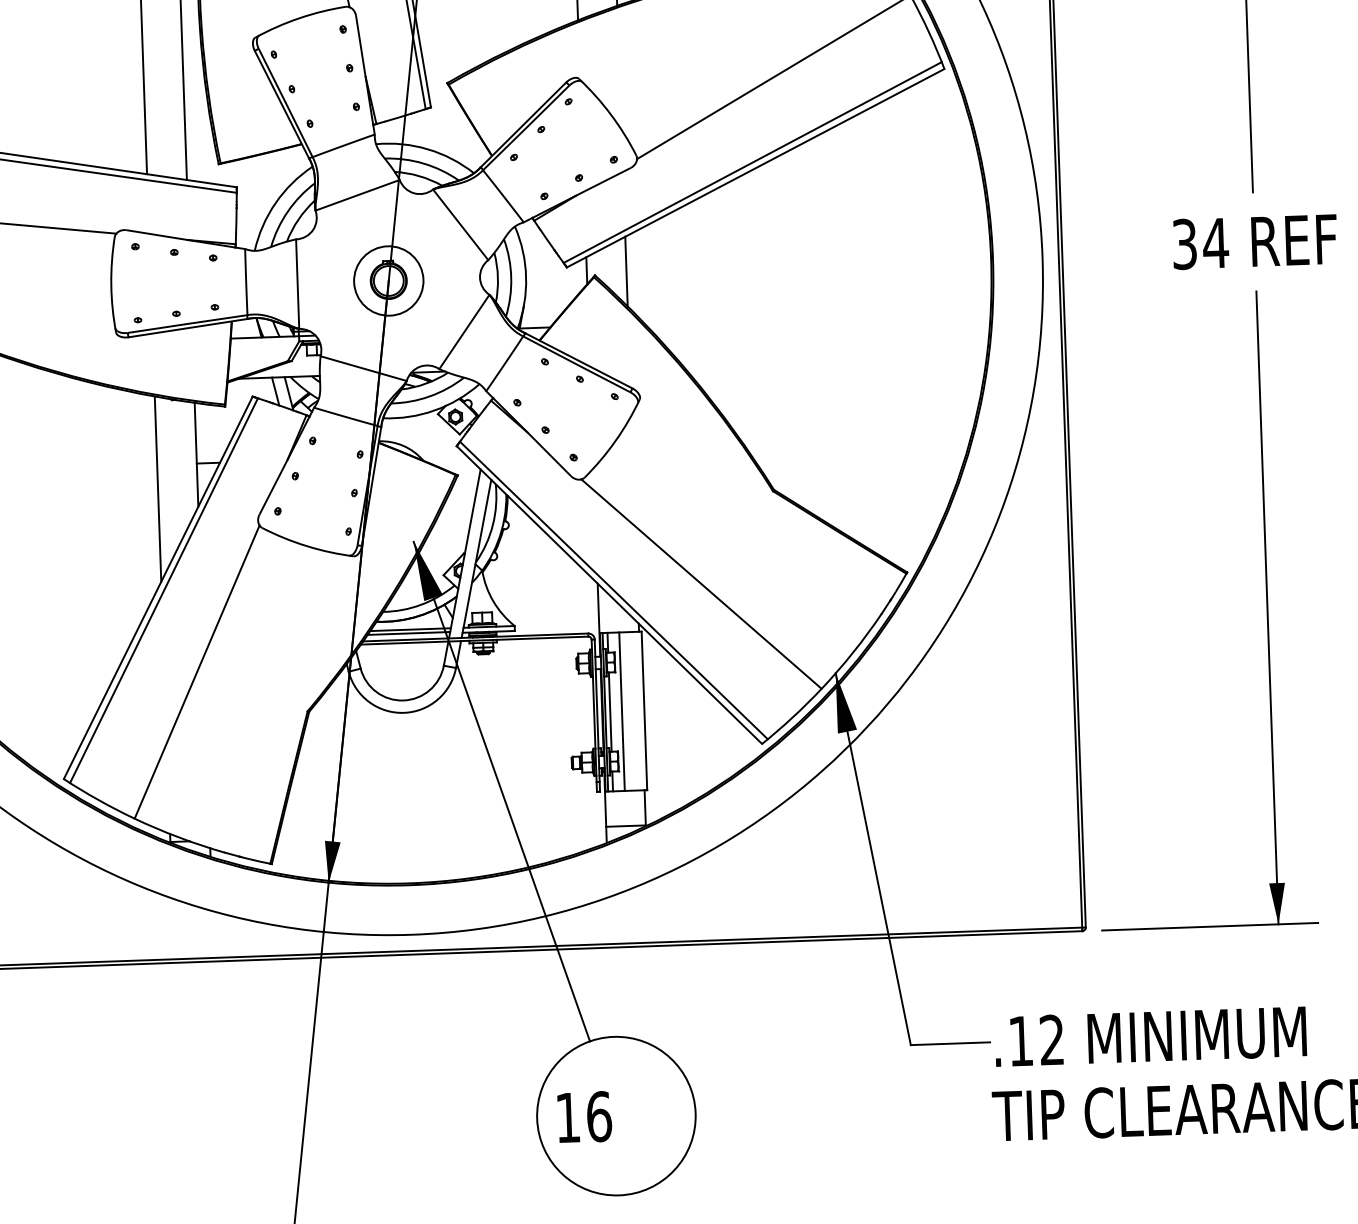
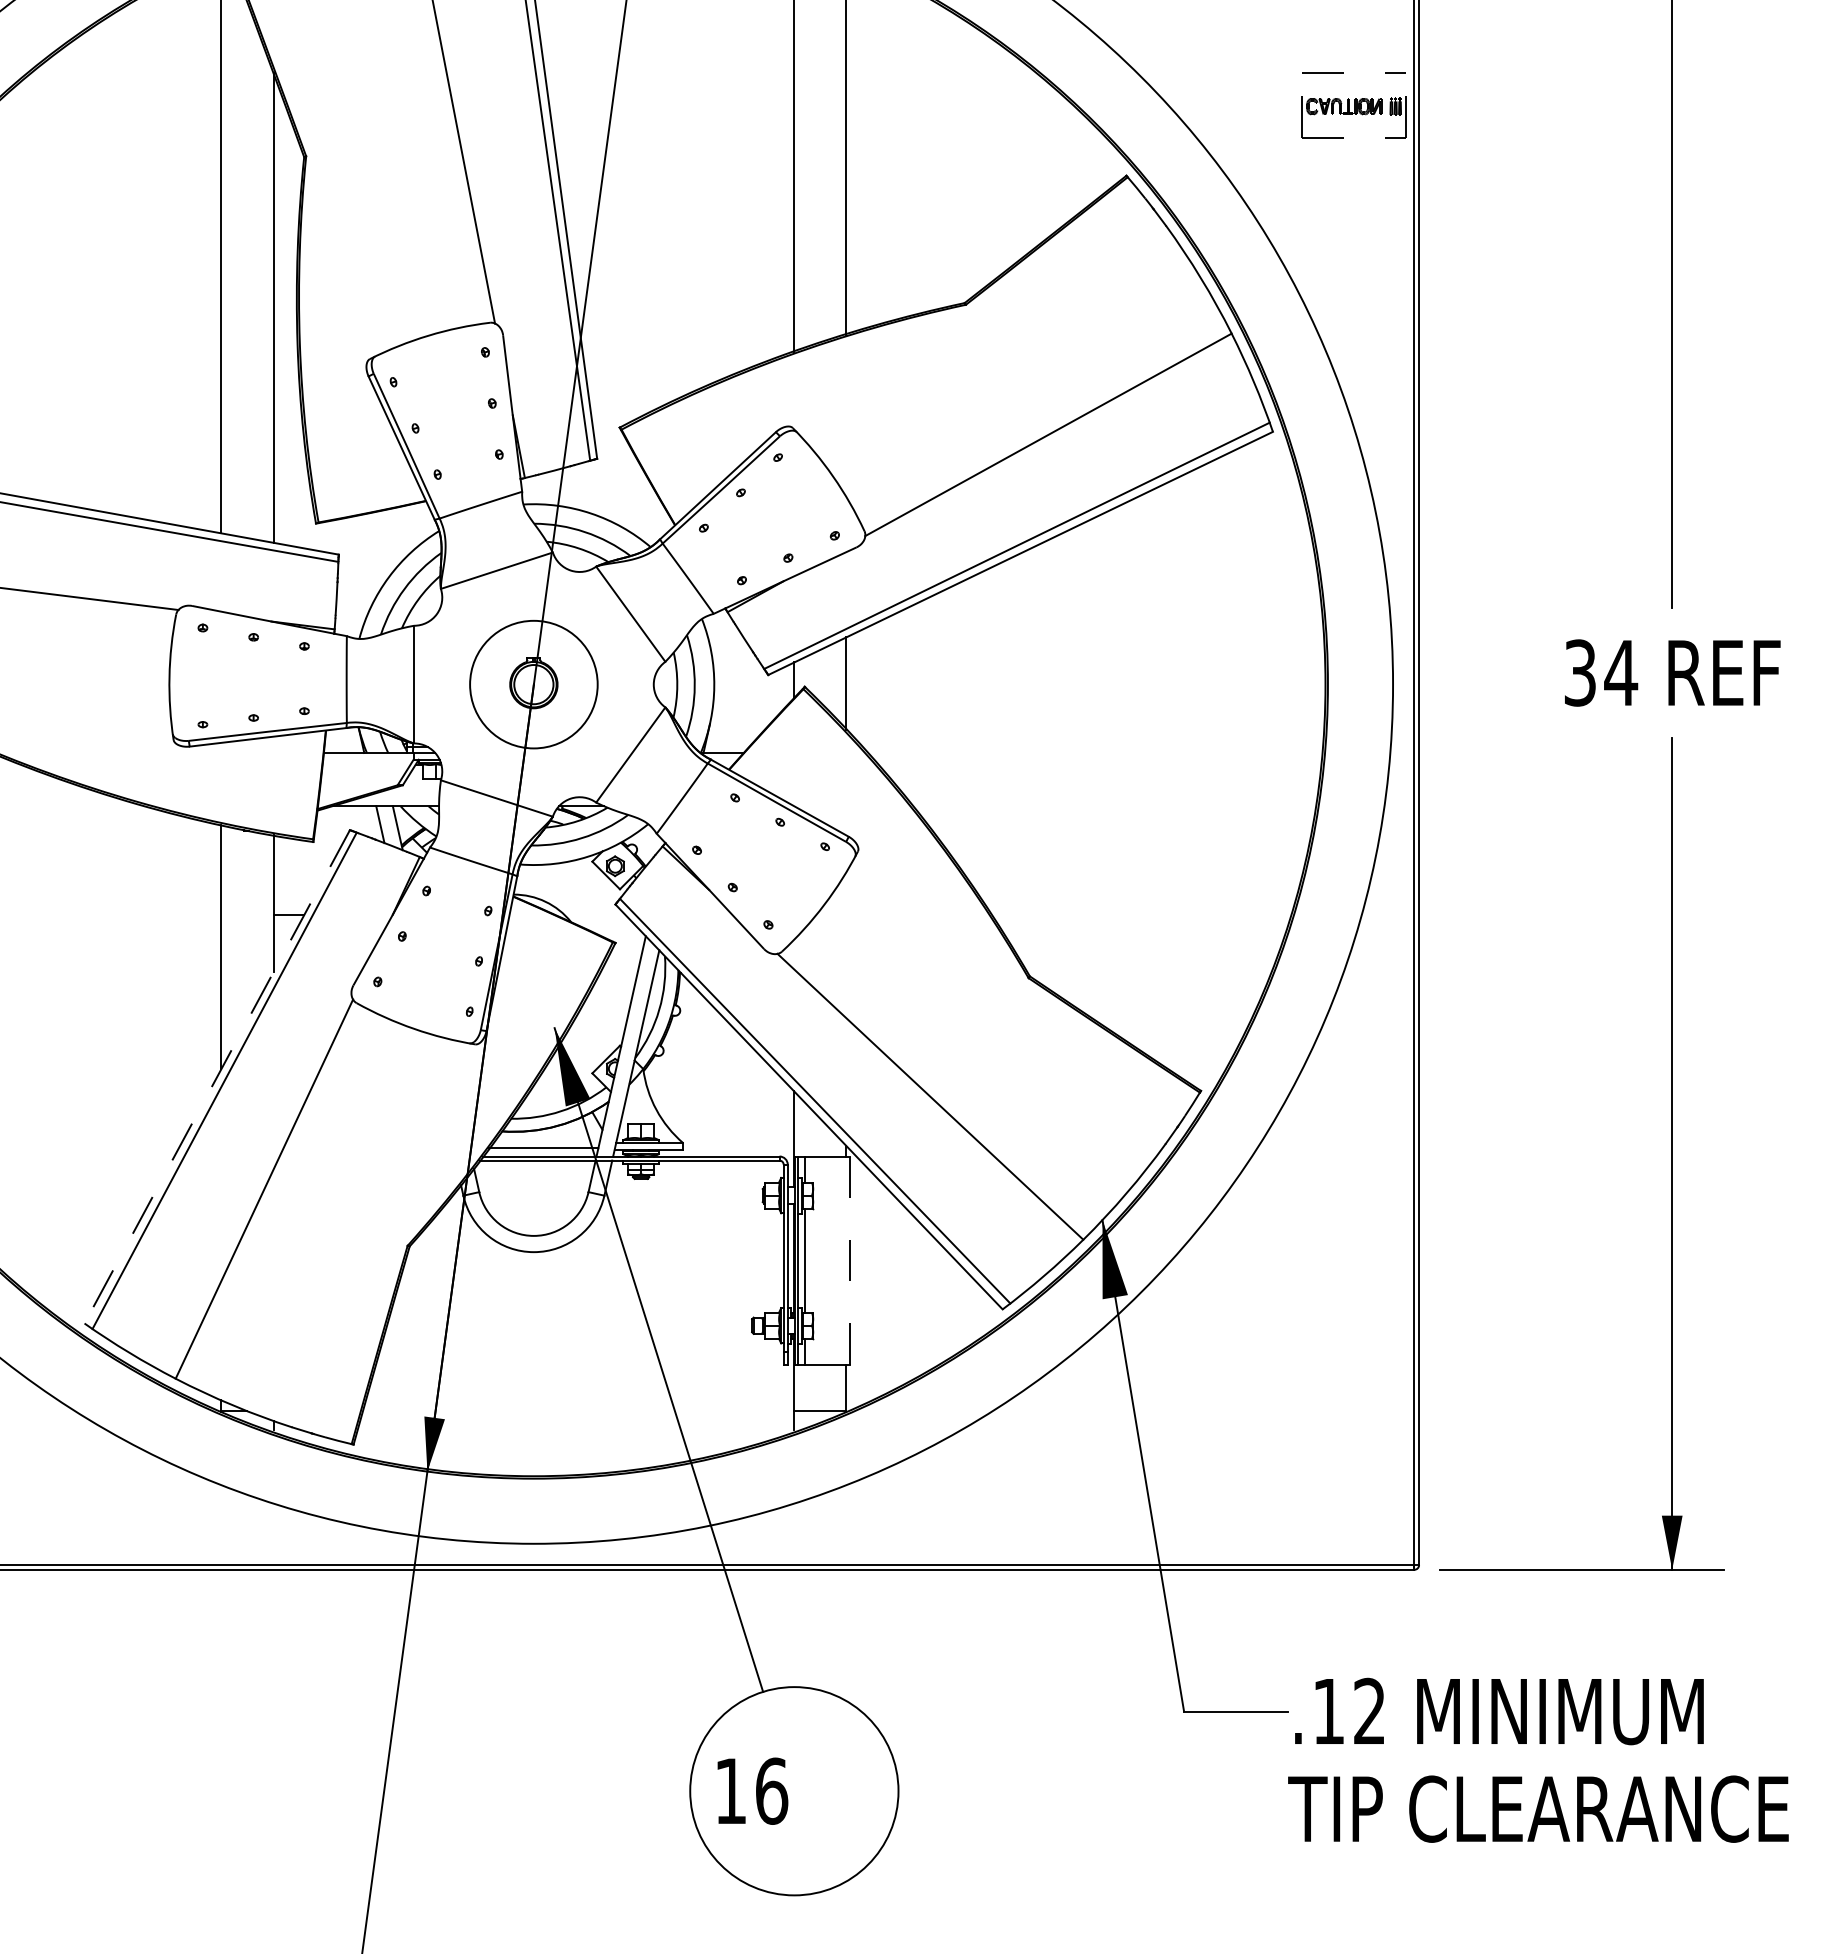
circle: (388, 280) -> (533, 684), size x1.4
line: (158, 588) -> (217, 1077), solid -> dashed
line: (409, 629) -> (545, 1143), removed
line: (622, 711) -> (820, 1260), removed
line: (644, 711) -> (849, 1261), solid -> dashed

